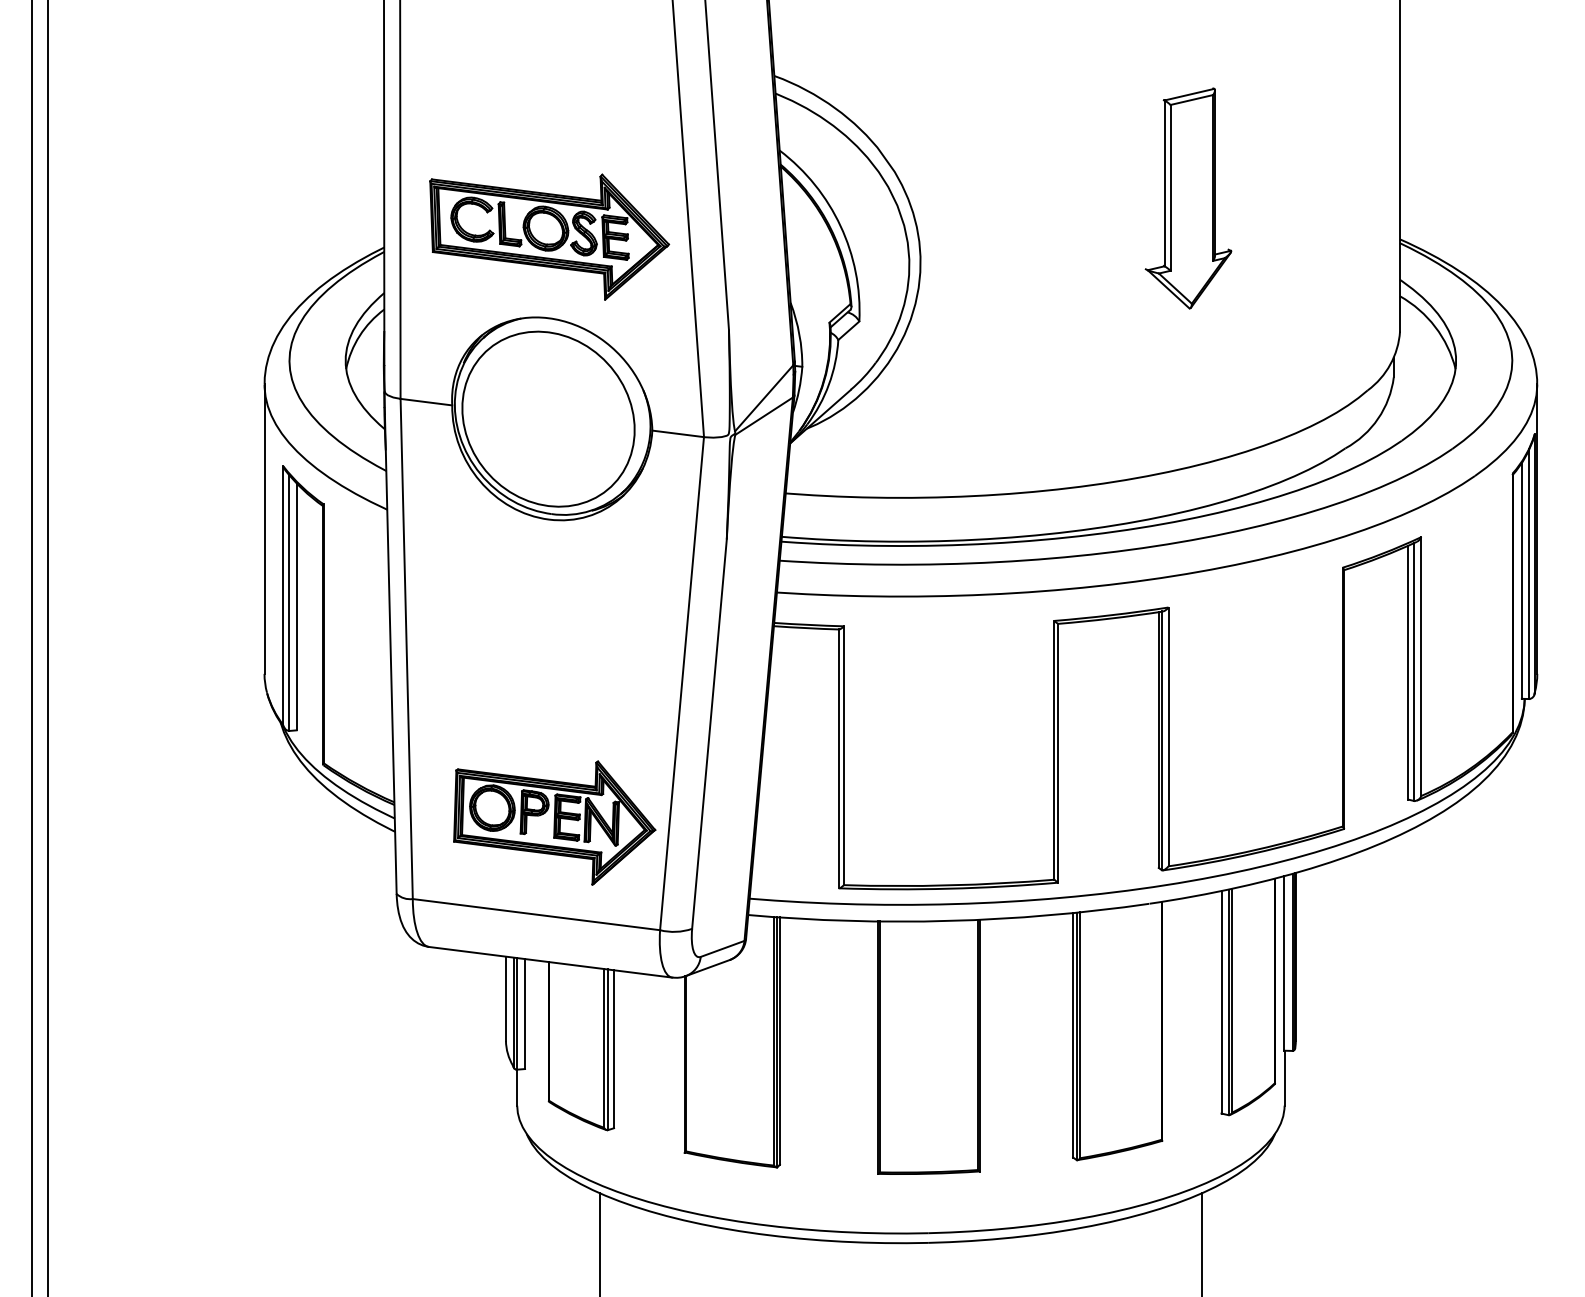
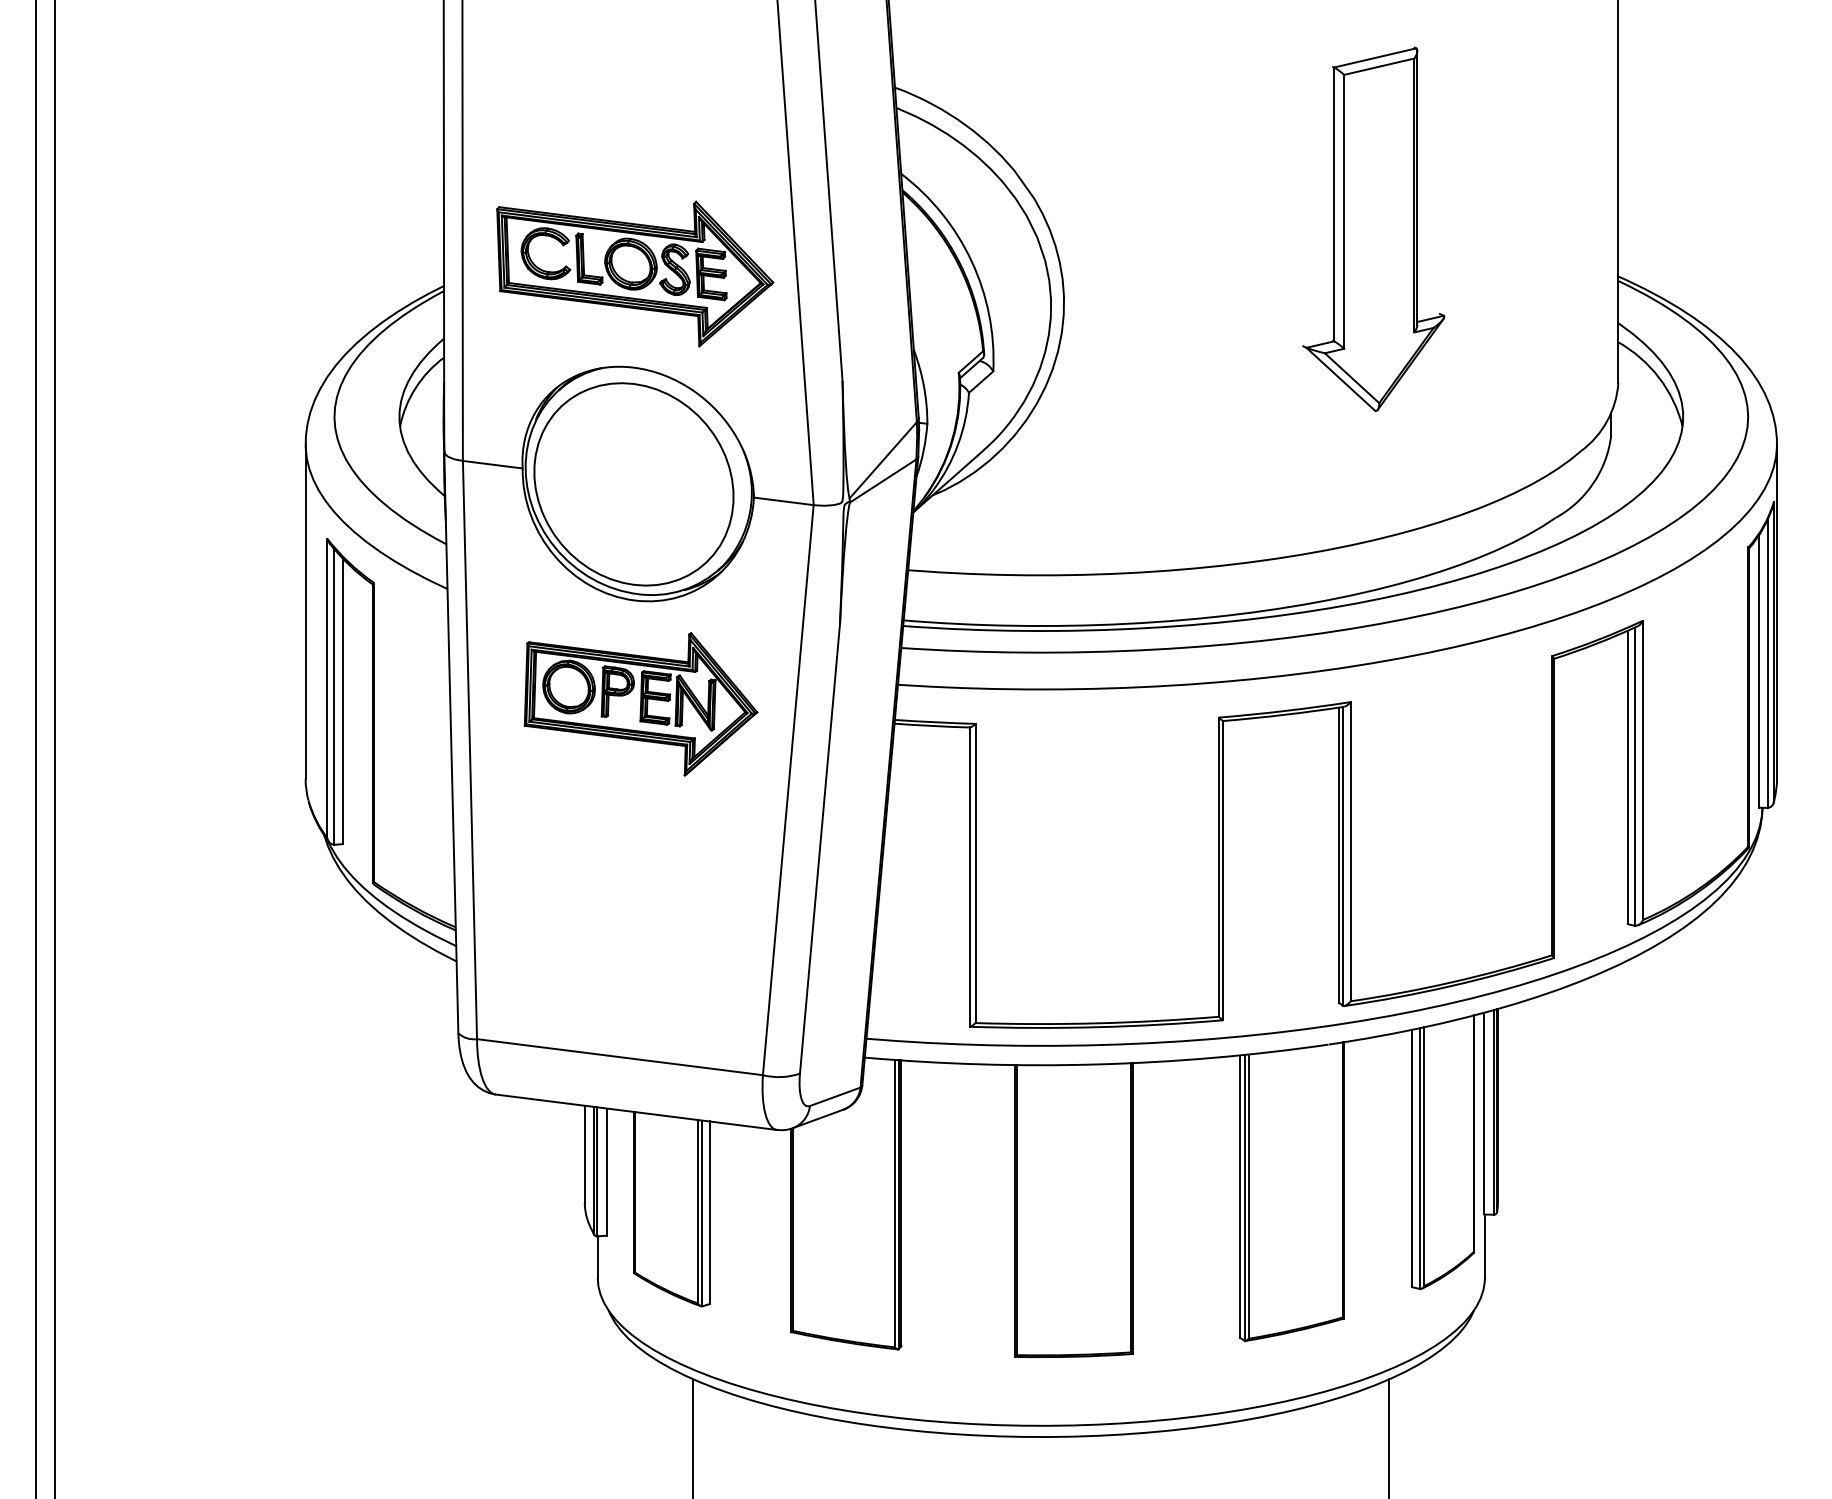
part: (1188, 197) -> (1373, 228), size x1.43
part: (554, 823) -> (640, 704), moved

